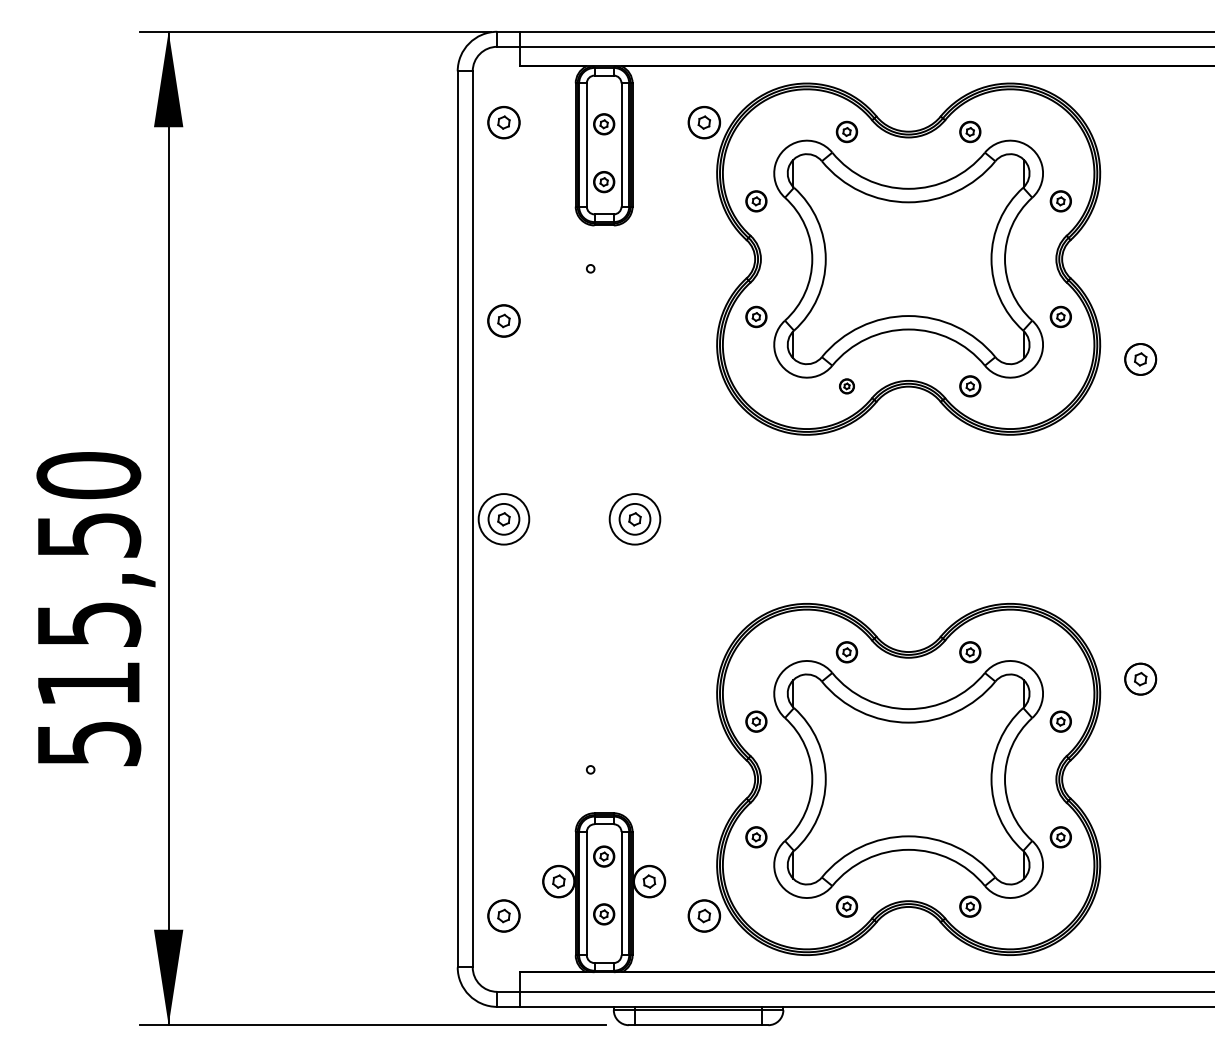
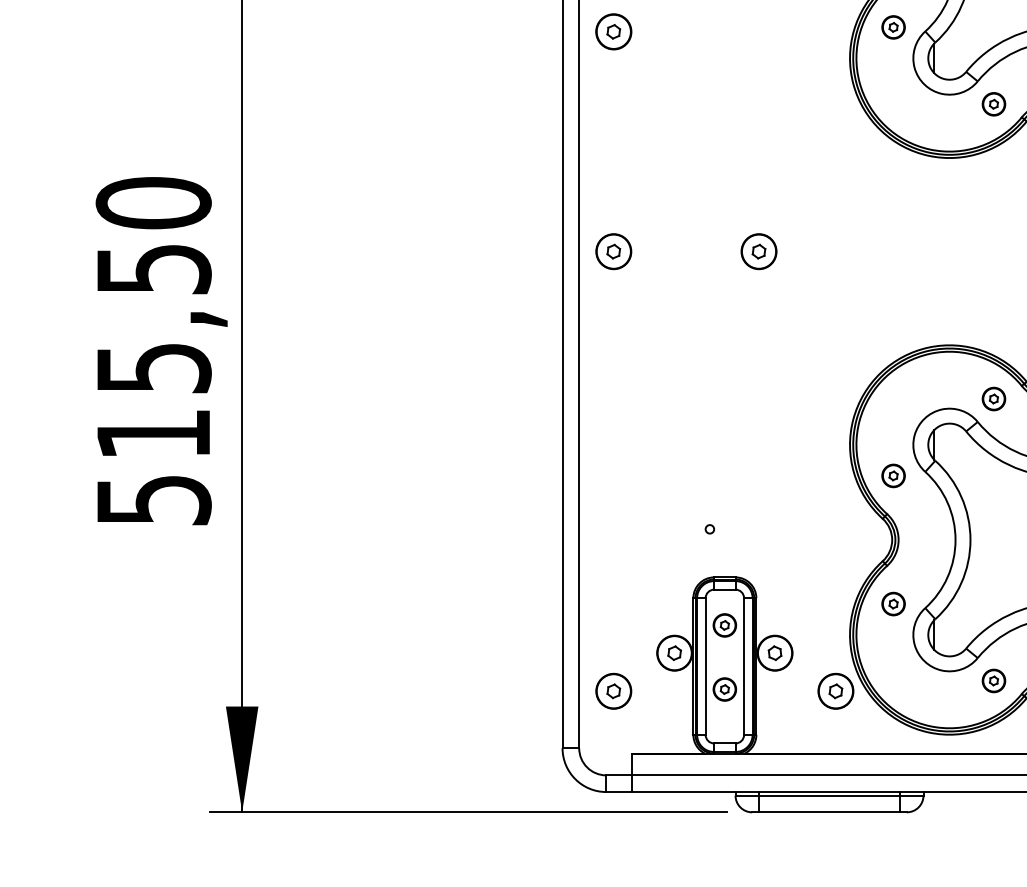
part: (846, 386) -> (993, 104), size x1.43
circle: (503, 519) -> (613, 251), size x0.62
circle: (634, 519) -> (758, 251), size x0.62

